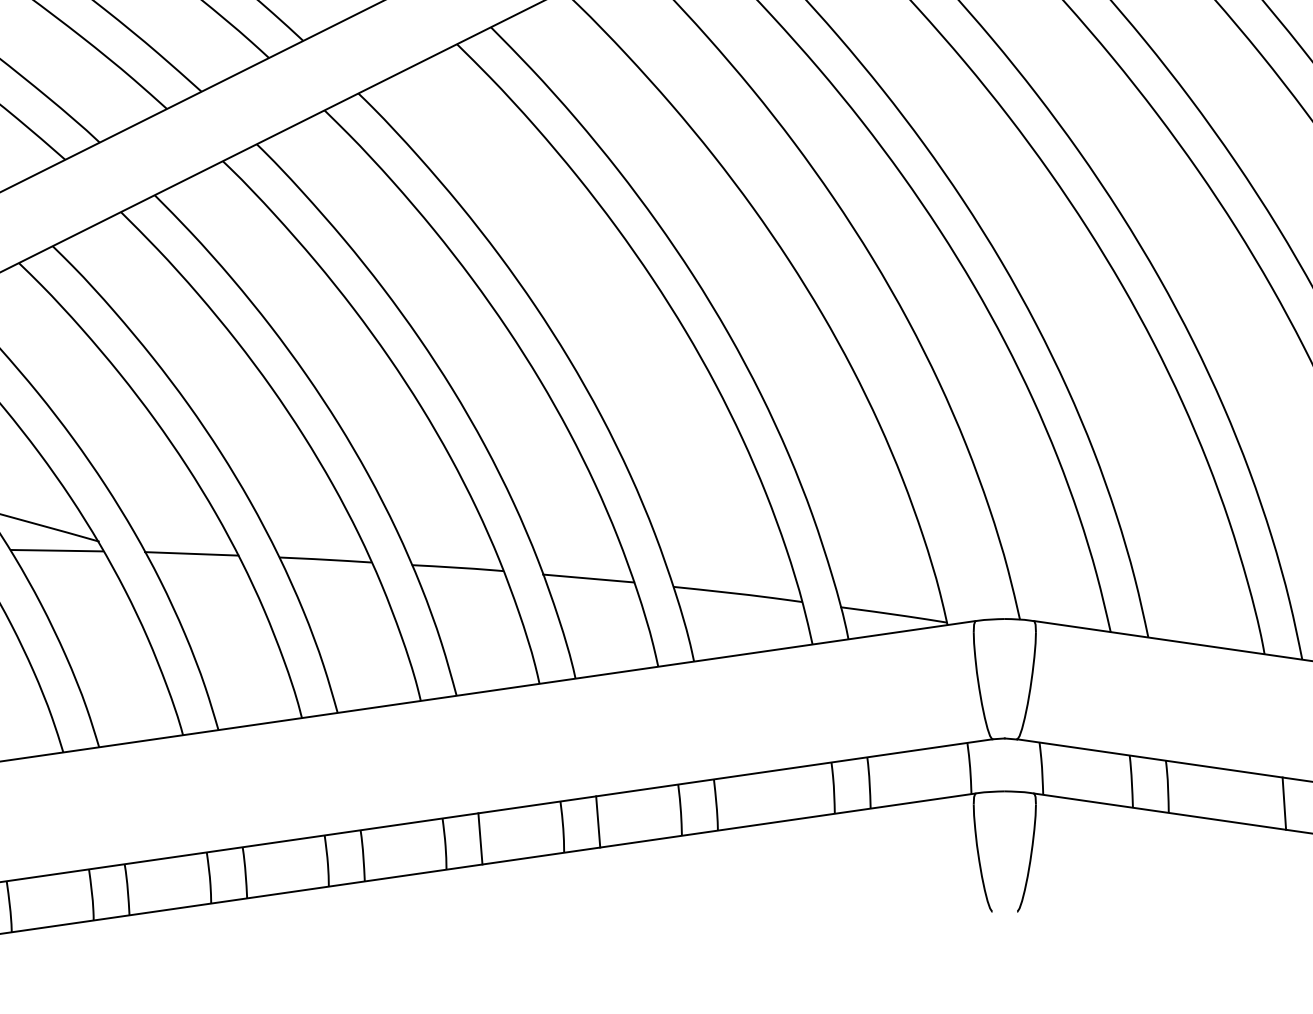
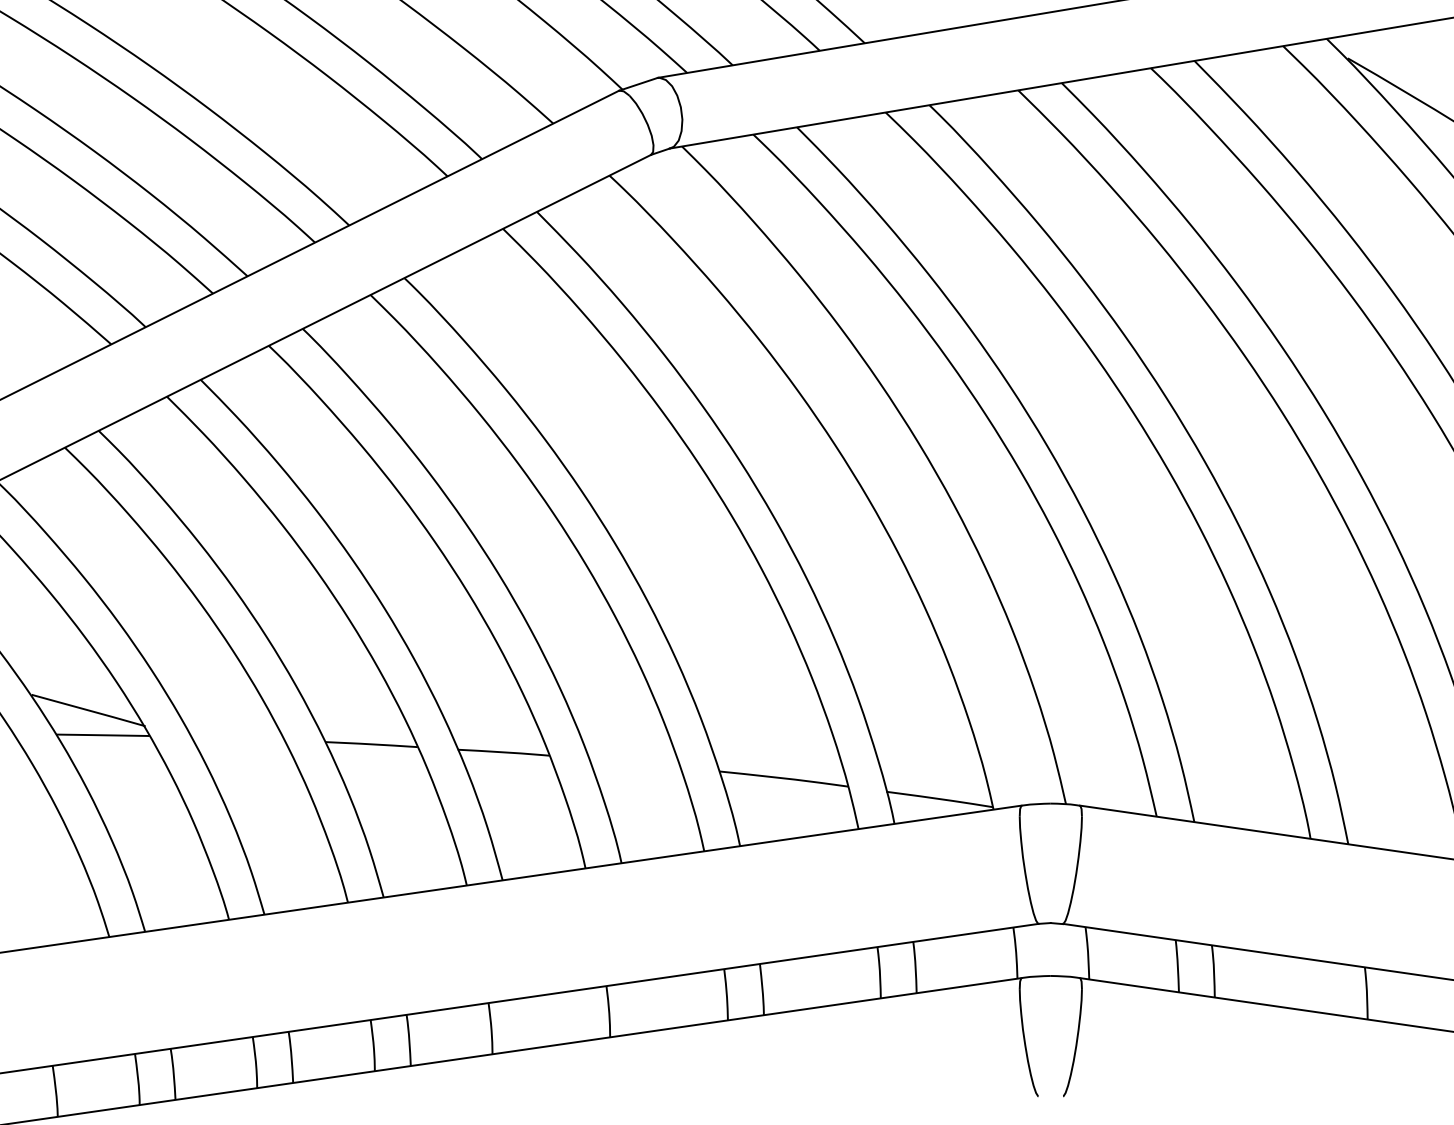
line: (191, 553) -> (237, 738), removed
line: (588, 578) -> (634, 763), removed
line: (1284, 803) -> (1330, 988), removed
line: (598, 821) -> (644, 1006), removed
line: (480, 838) -> (526, 1023), removed

